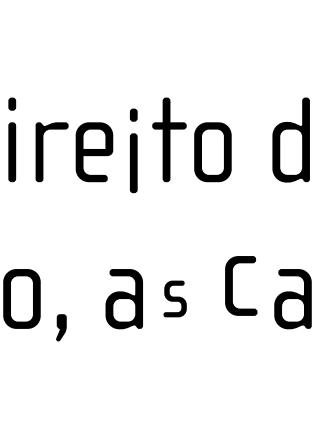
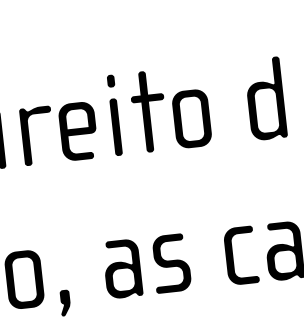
part: (133, 150) -> (114, 115), moved
part: (232, 285) -> (232, 256), moved
part: (174, 298) -> (170, 263), size x1.67

